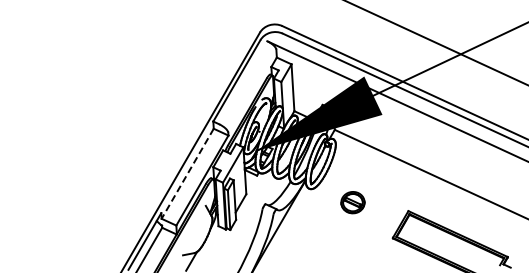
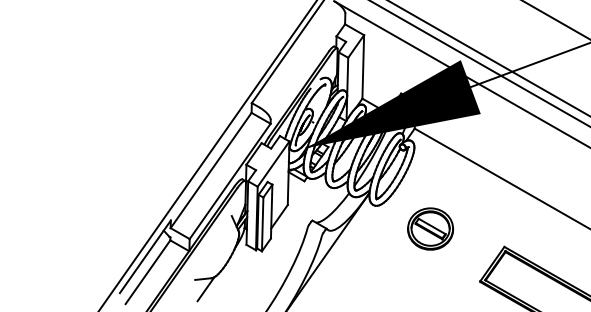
line: (187, 174) -> (210, 171), dashed -> solid
part: (352, 202) -> (430, 228), size x1.43

